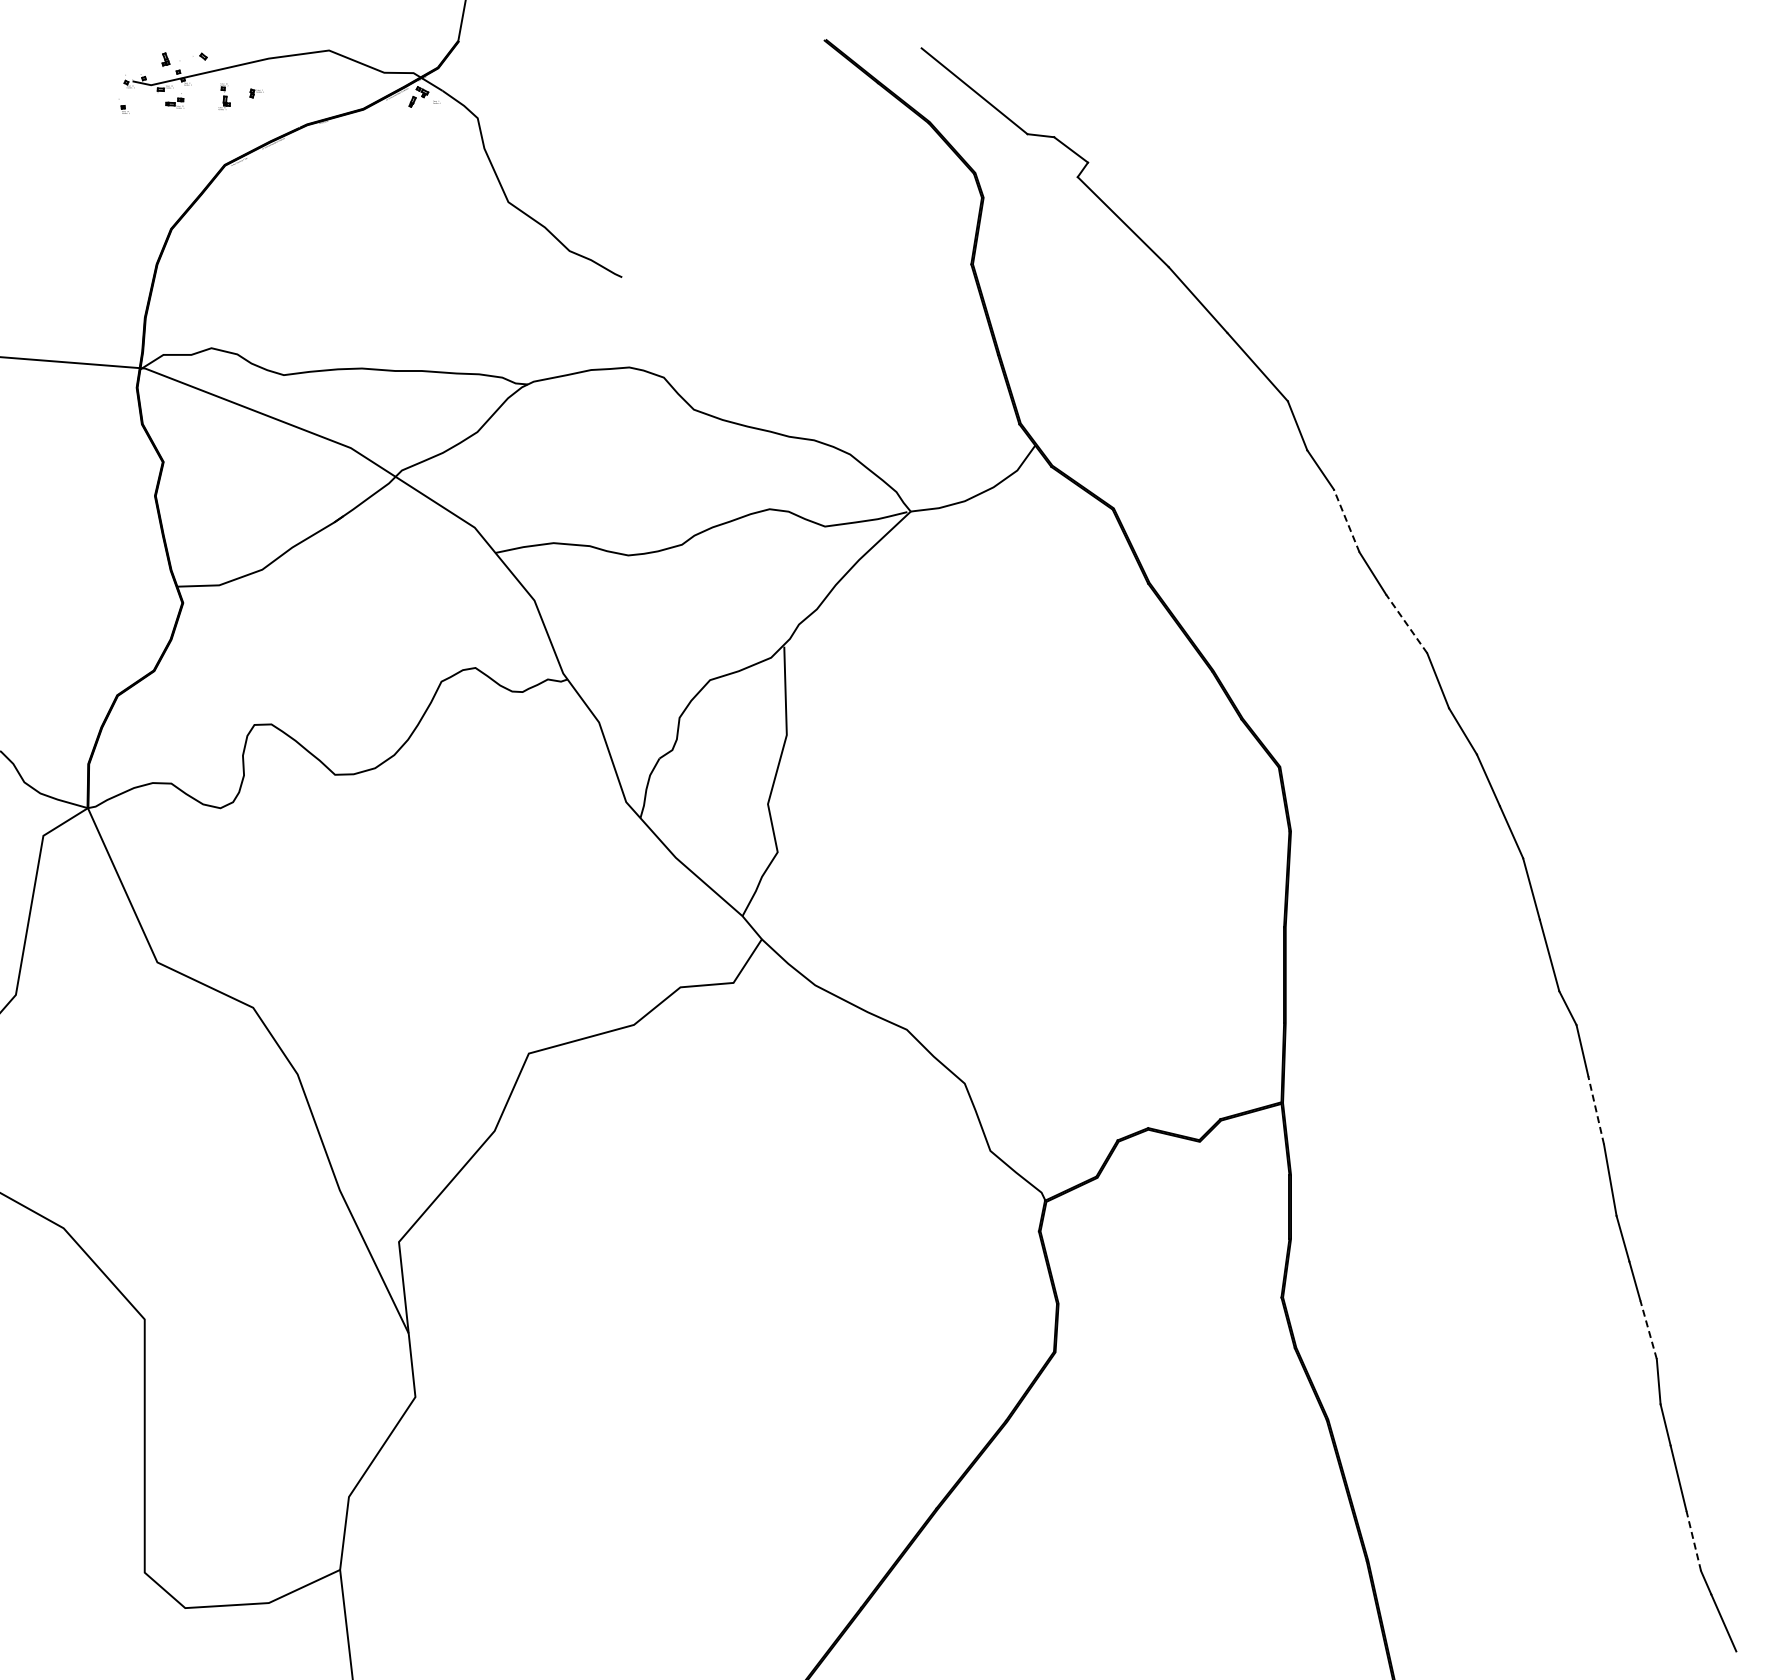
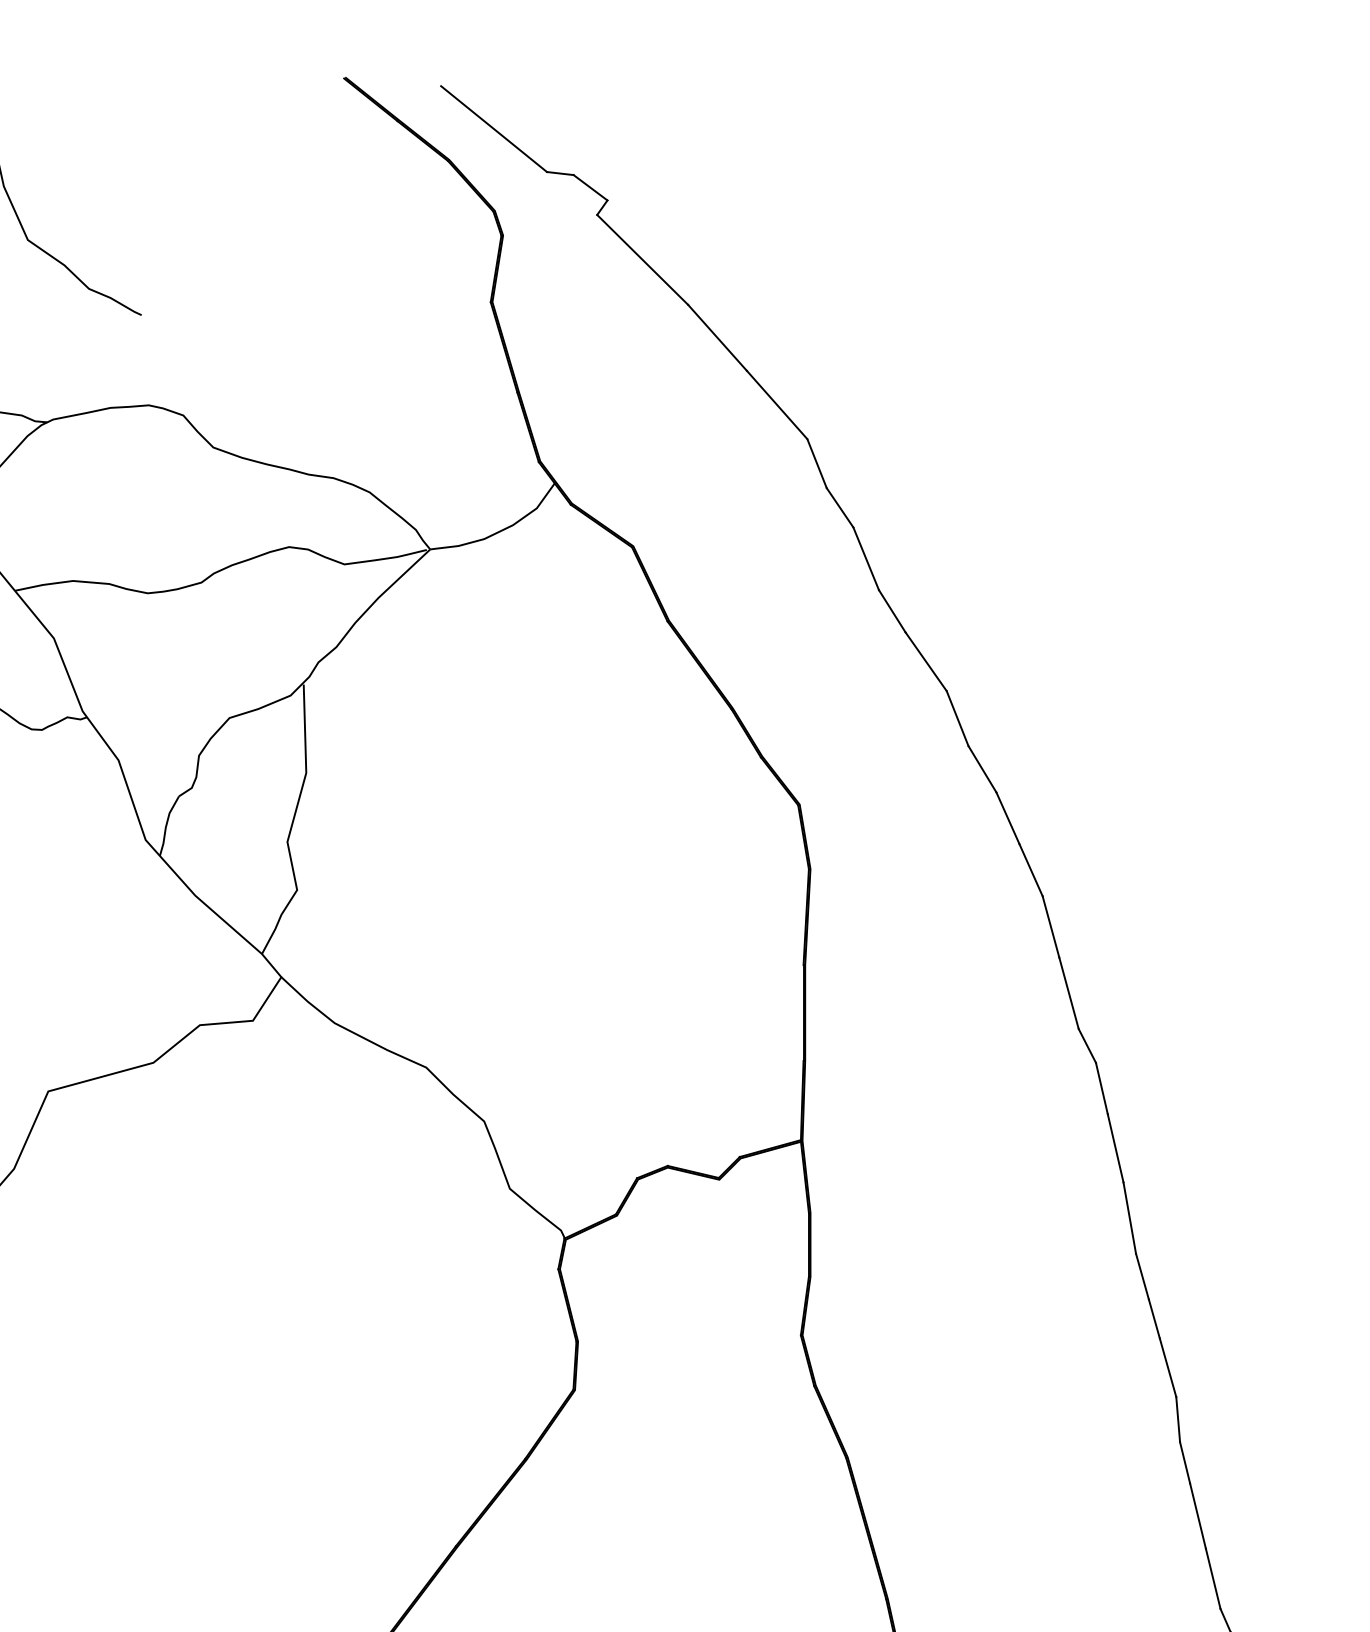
line: (1346, 520) -> (865, 558), dashed -> solid
line: (1406, 623) -> (925, 661), dashed -> solid
line: (1596, 1109) -> (1115, 1147), dashed -> solid
line: (1648, 1329) -> (1167, 1367), dashed -> solid
line: (1693, 1540) -> (1212, 1578), dashed -> solid

